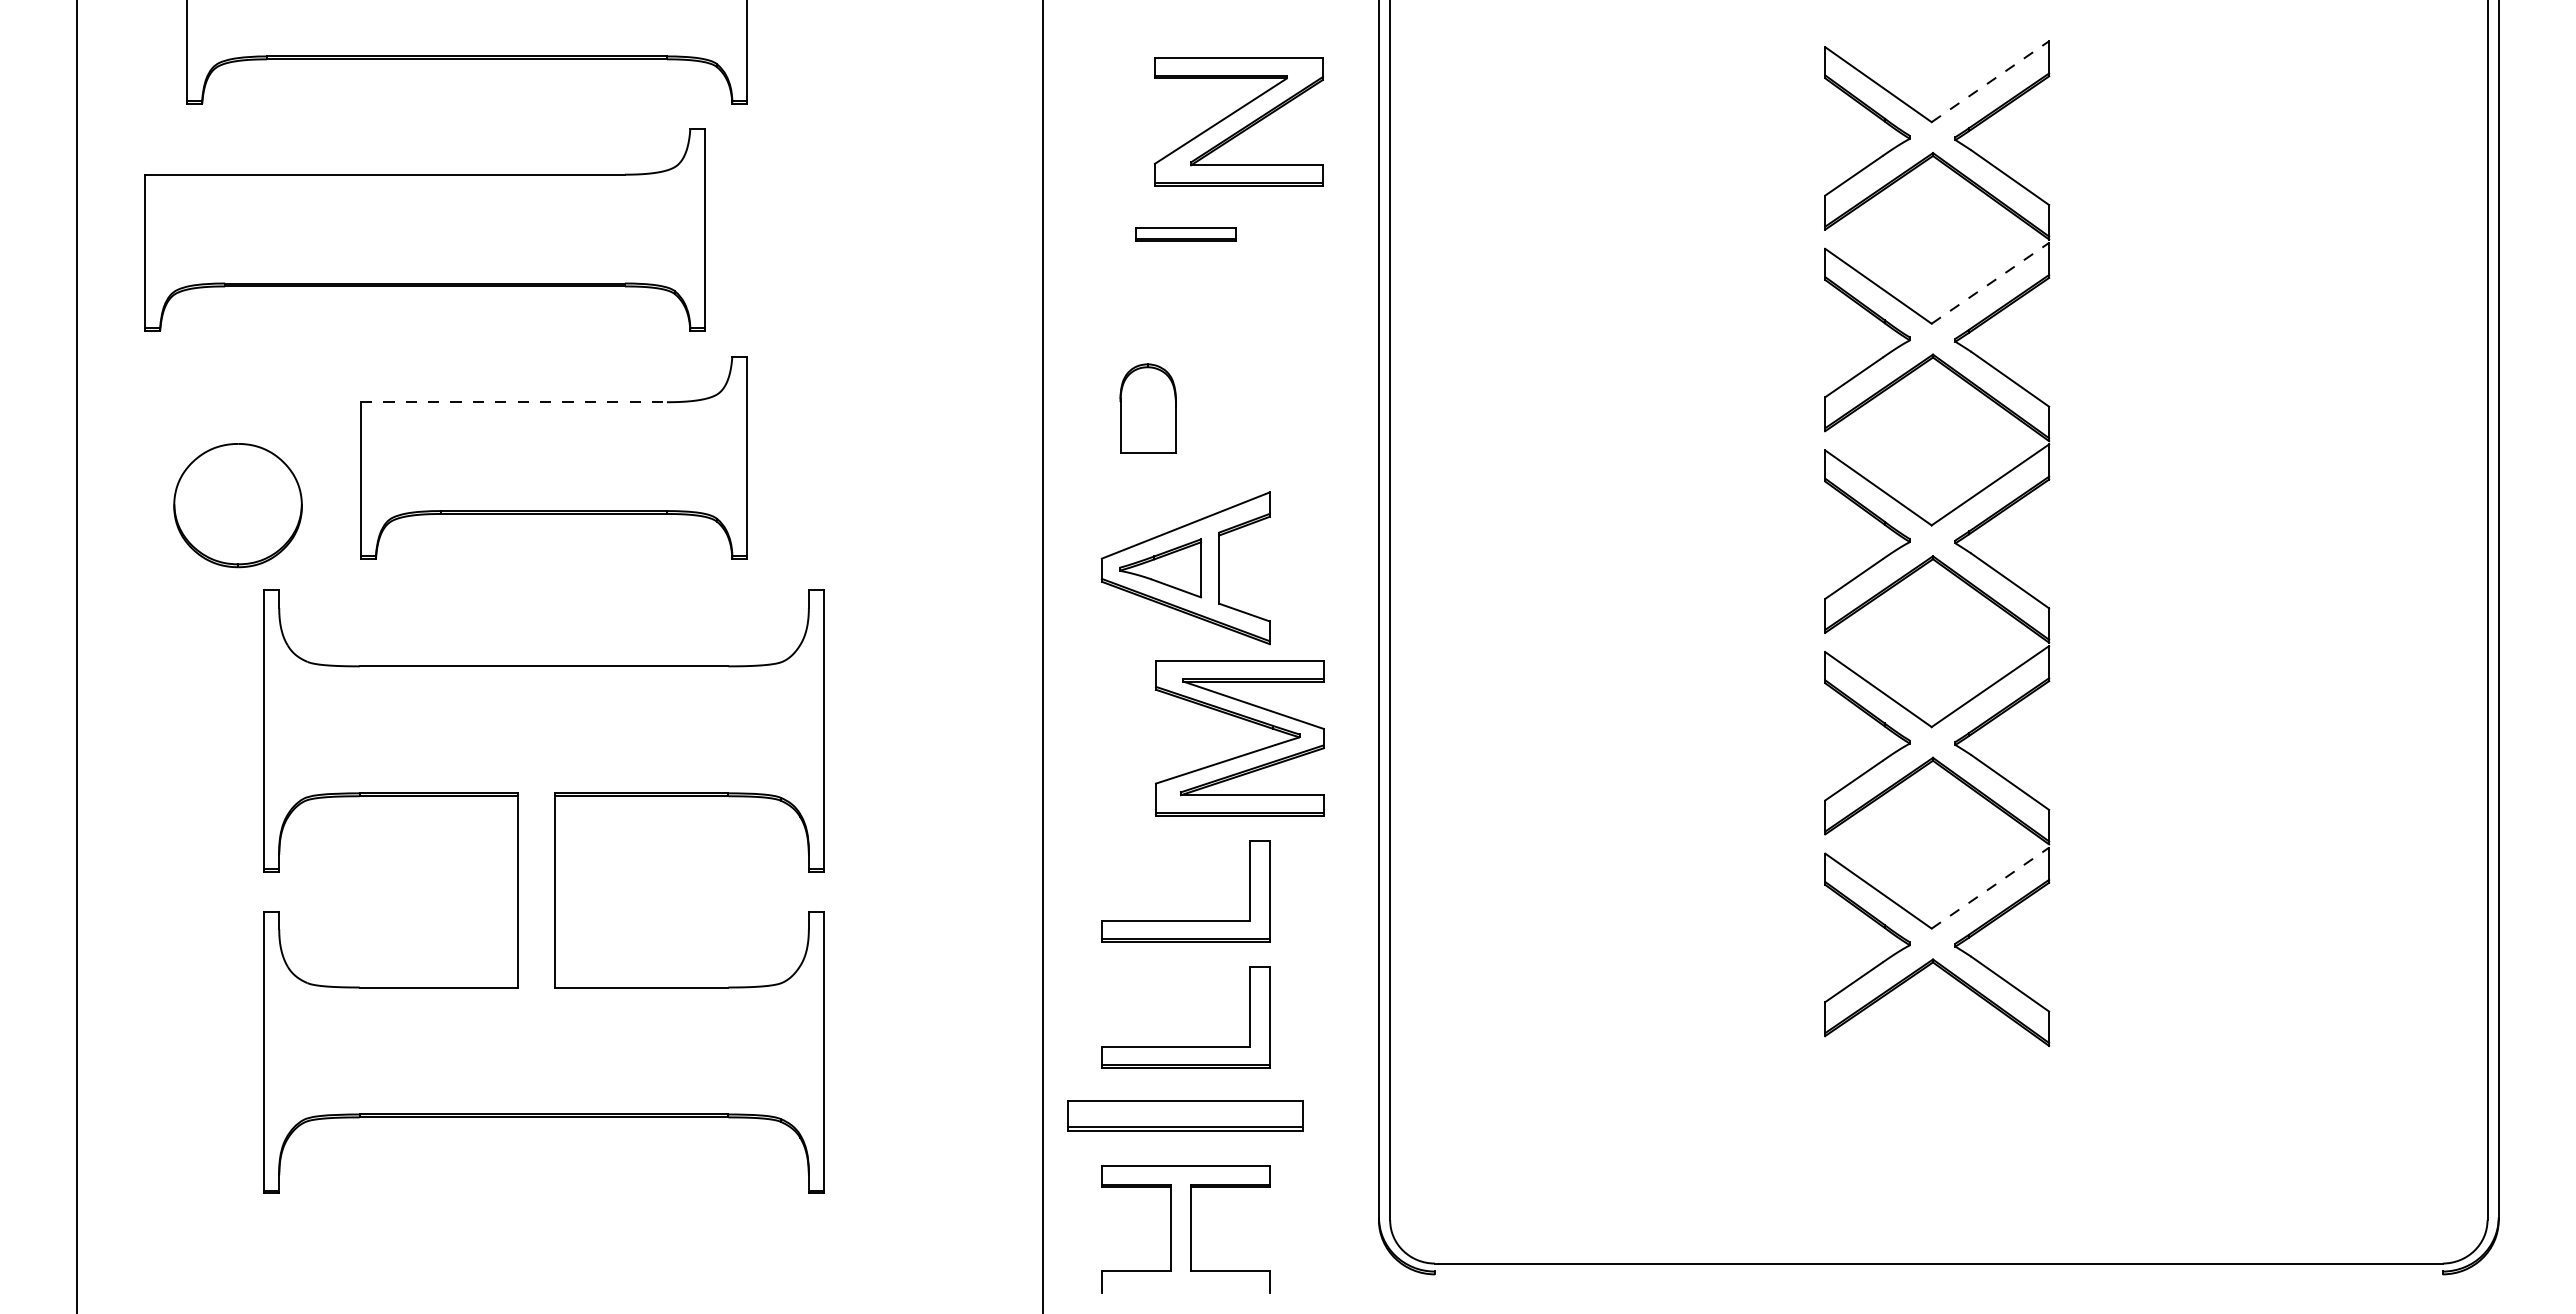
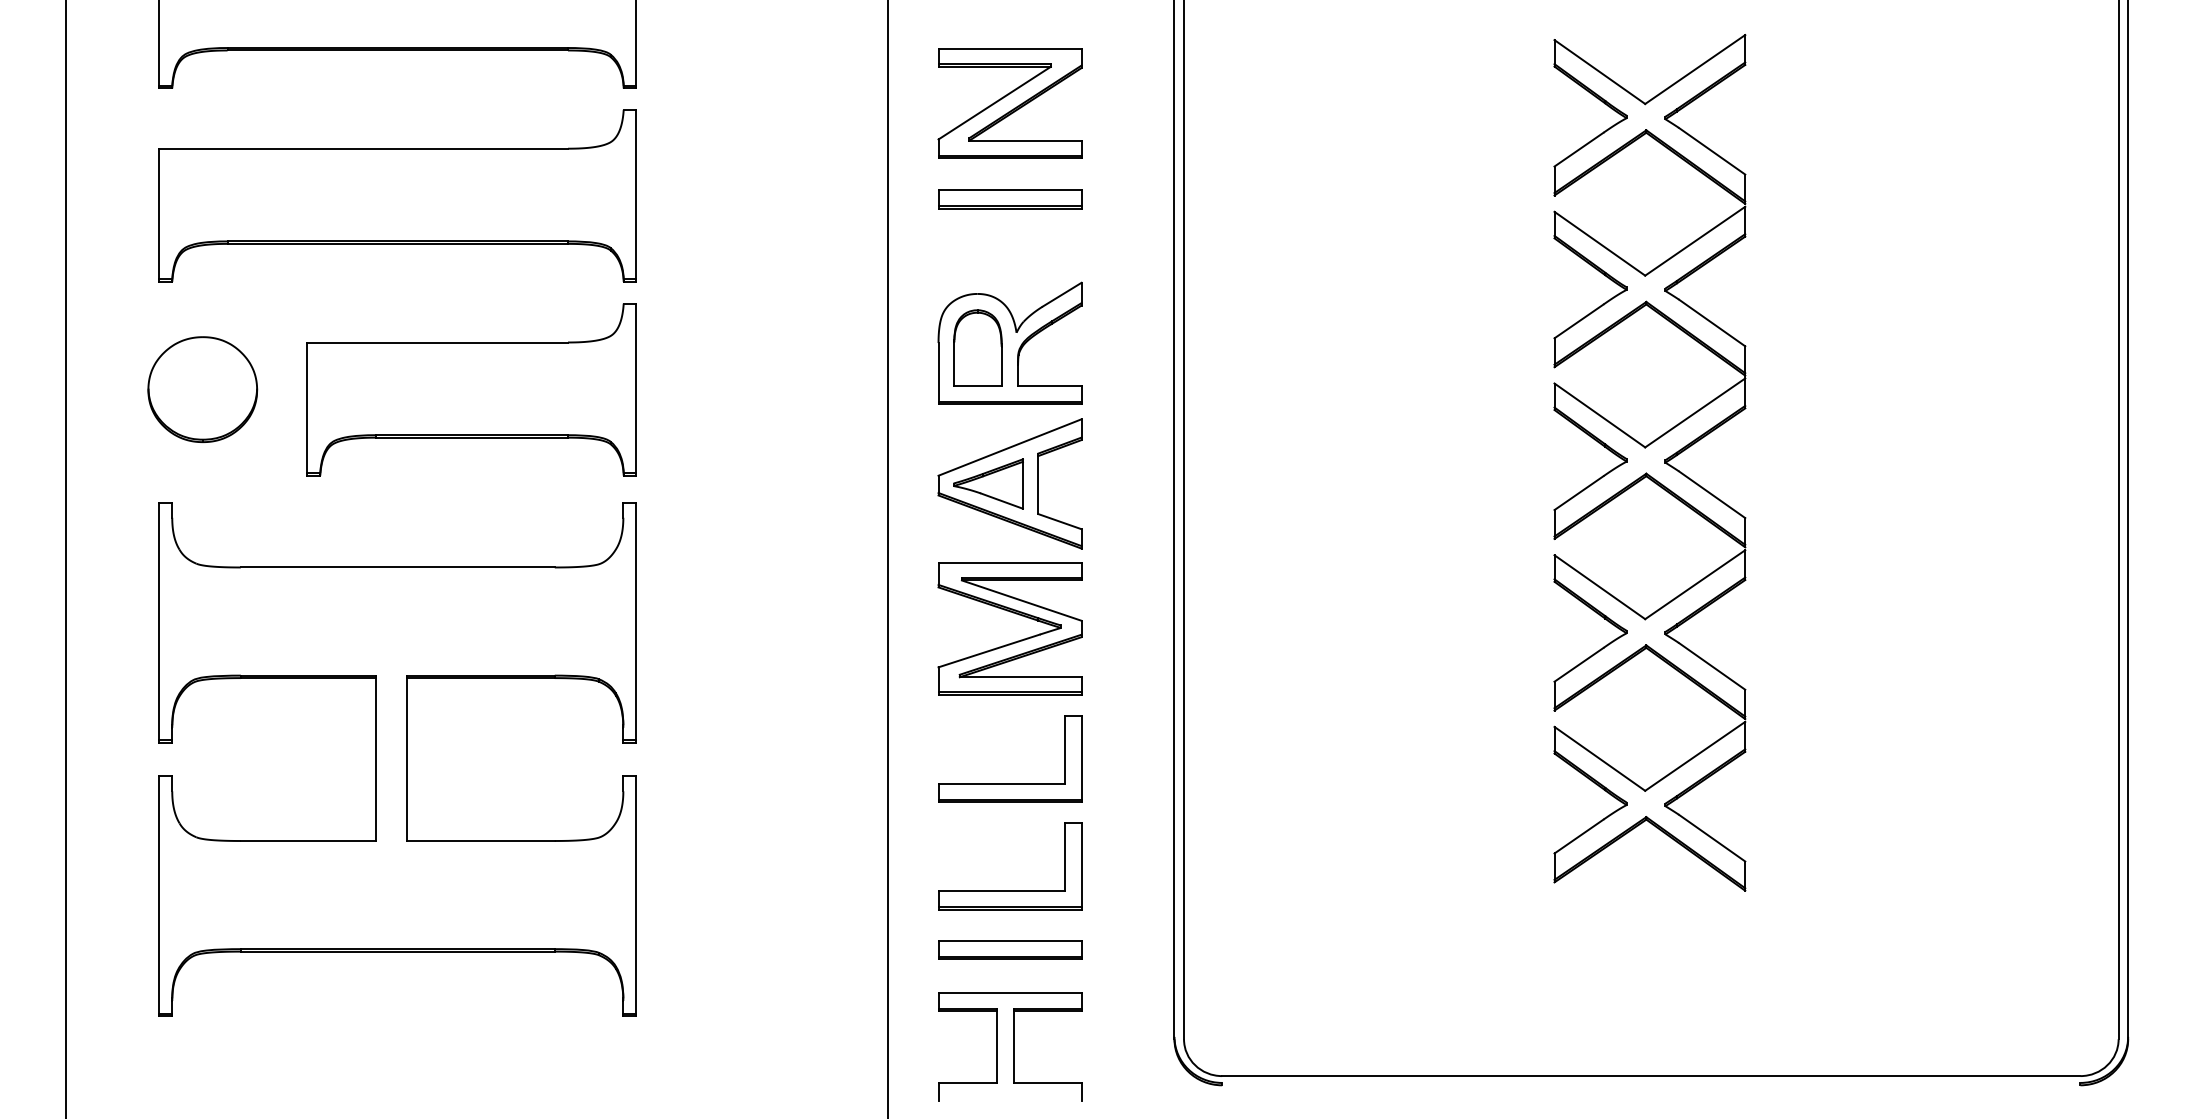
line: (1990, 81) -> (1695, 69), dashed -> solid
part: (1238, 121) -> (1009, 103), moved
part: (424, 229) -> (397, 195), moved
part: (1185, 233) -> (1009, 198), size x1.67
line: (1990, 283) -> (1695, 241), dashed -> solid
line: (514, 402) -> (438, 342), dashed -> solid
part: (1185, 403) -> (1009, 343), added
part: (237, 505) -> (202, 389), moved
part: (1245, 753) -> (1014, 641), moved
line: (1990, 887) -> (1695, 755), dashed -> solid
part: (543, 891) -> (397, 759), moved
part: (1185, 1115) -> (1009, 950), size x0.71

